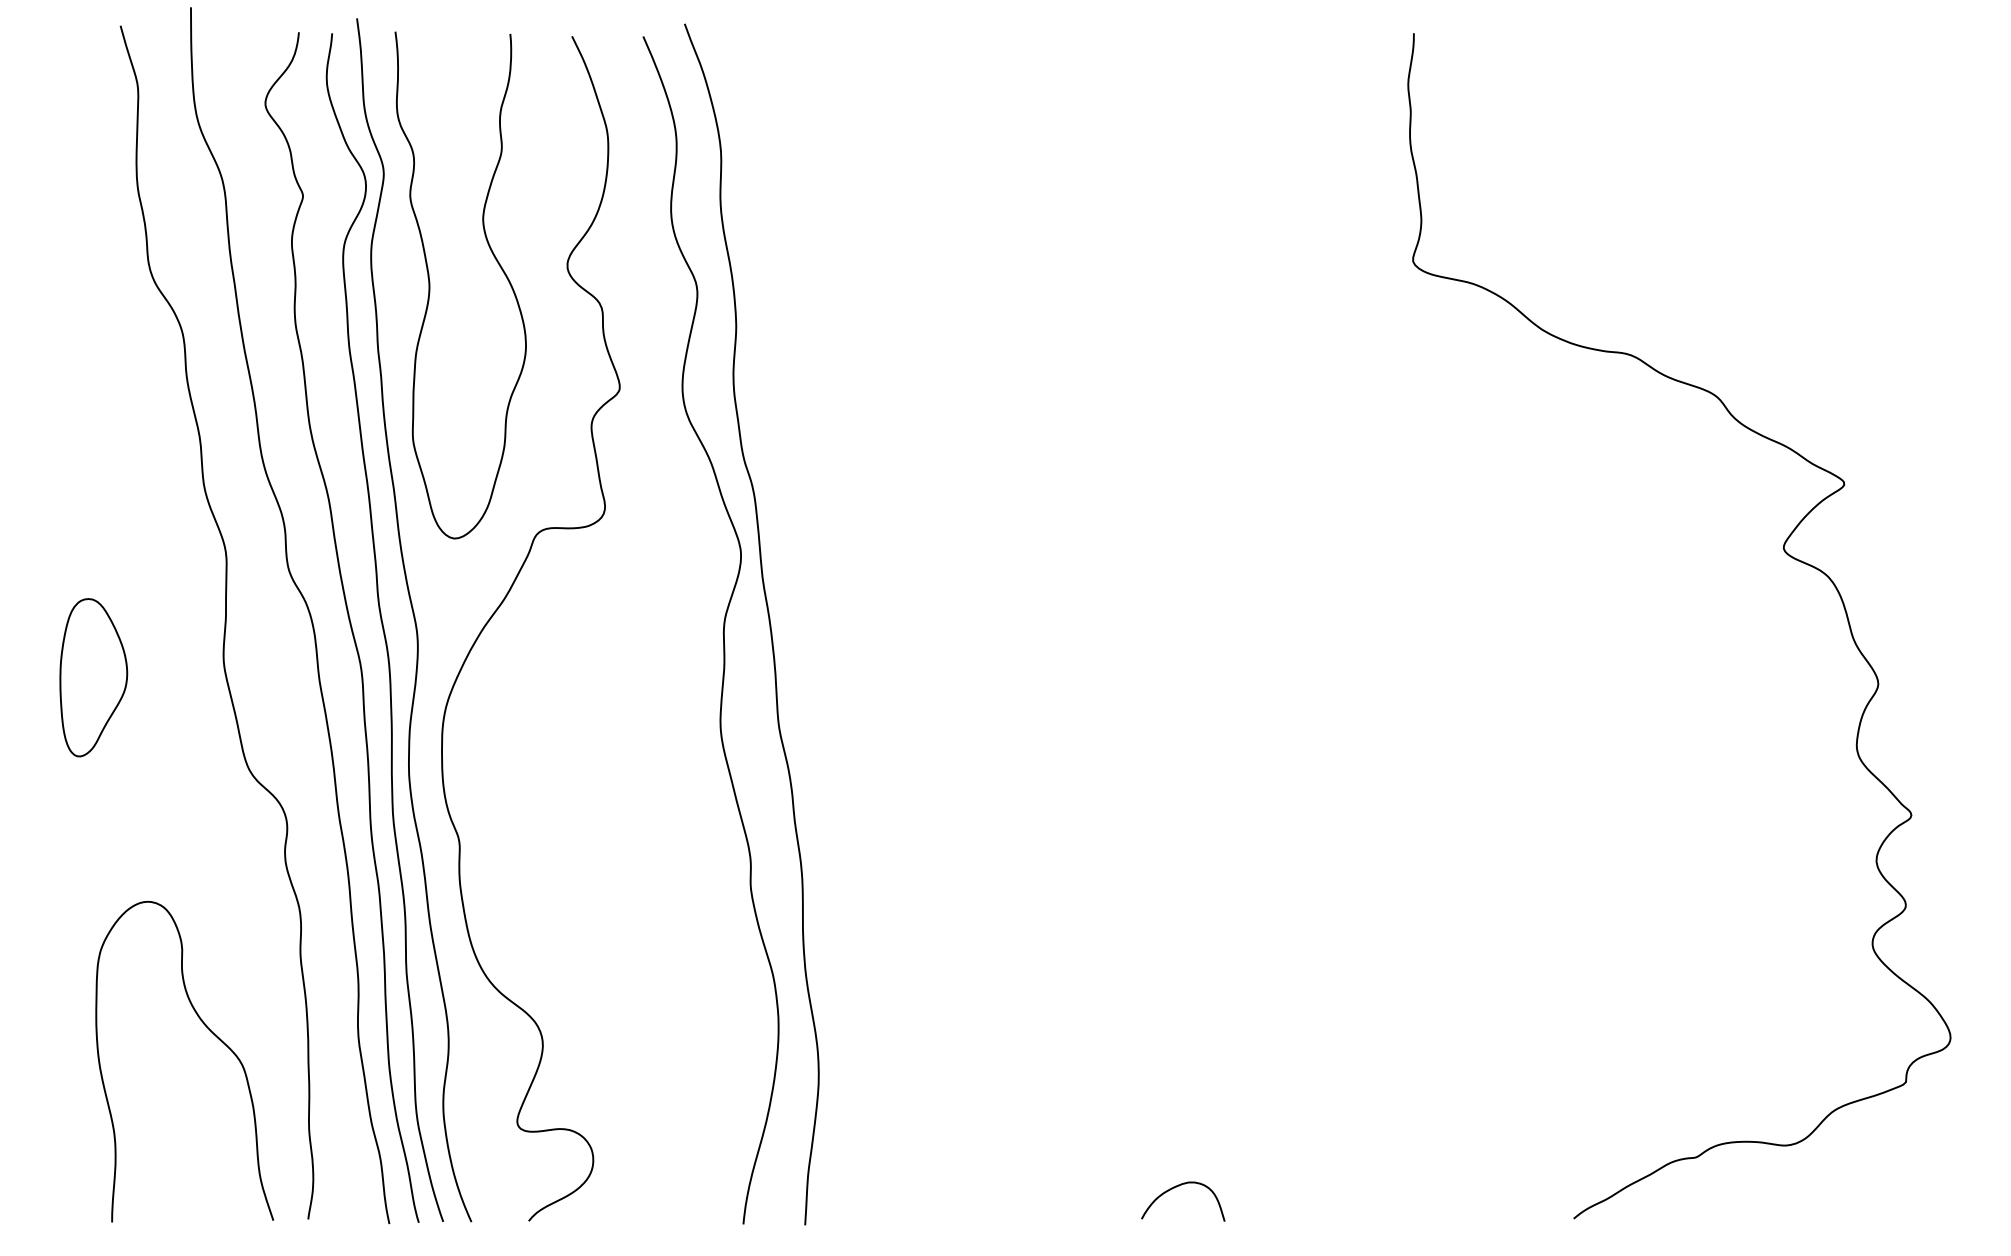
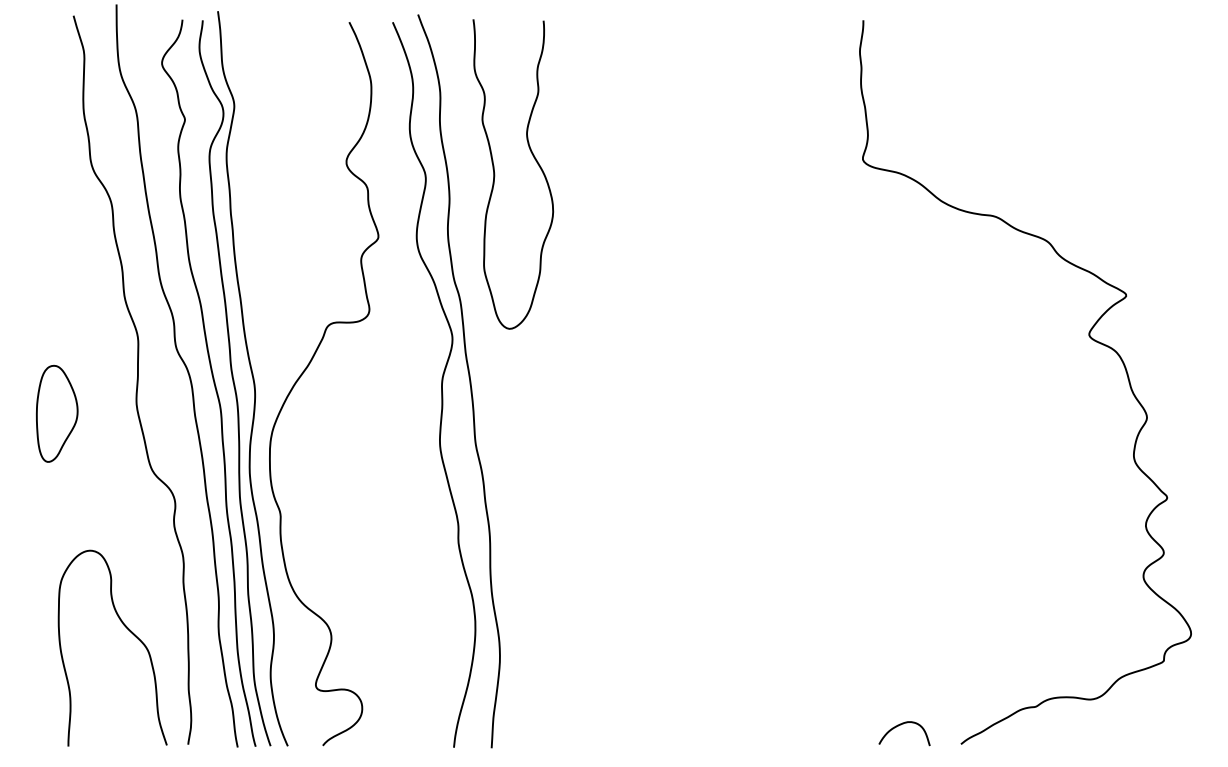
curve: (431, 285) -> (495, 174), moved
curve: (1178, 1188) -> (901, 725), moved

